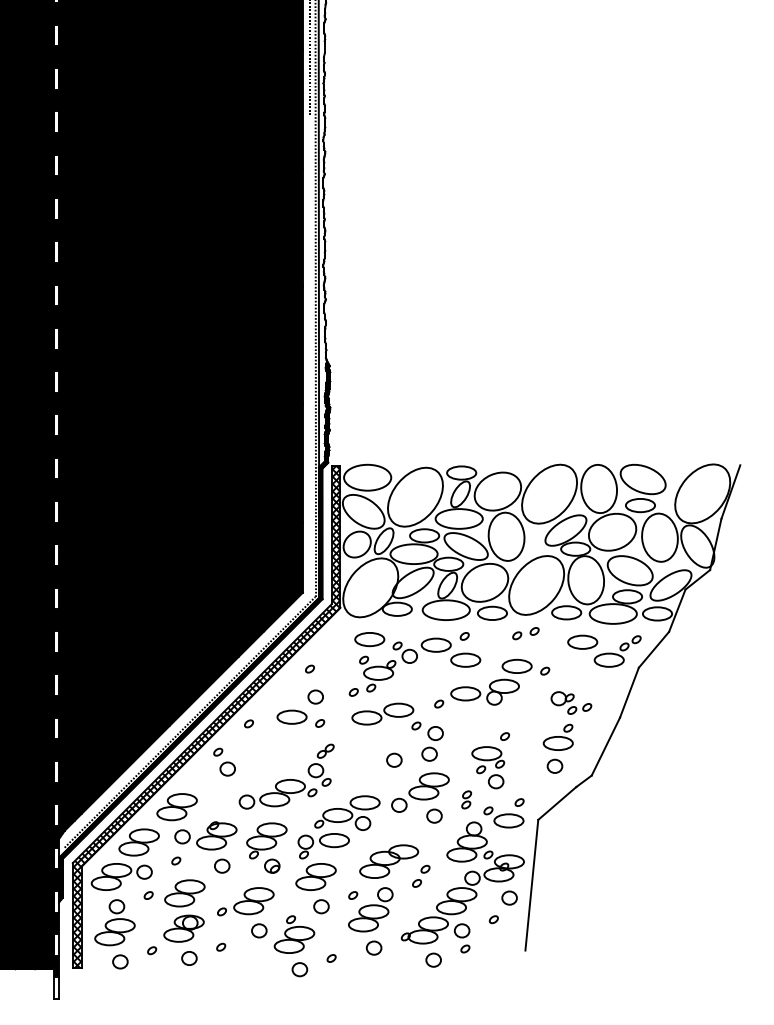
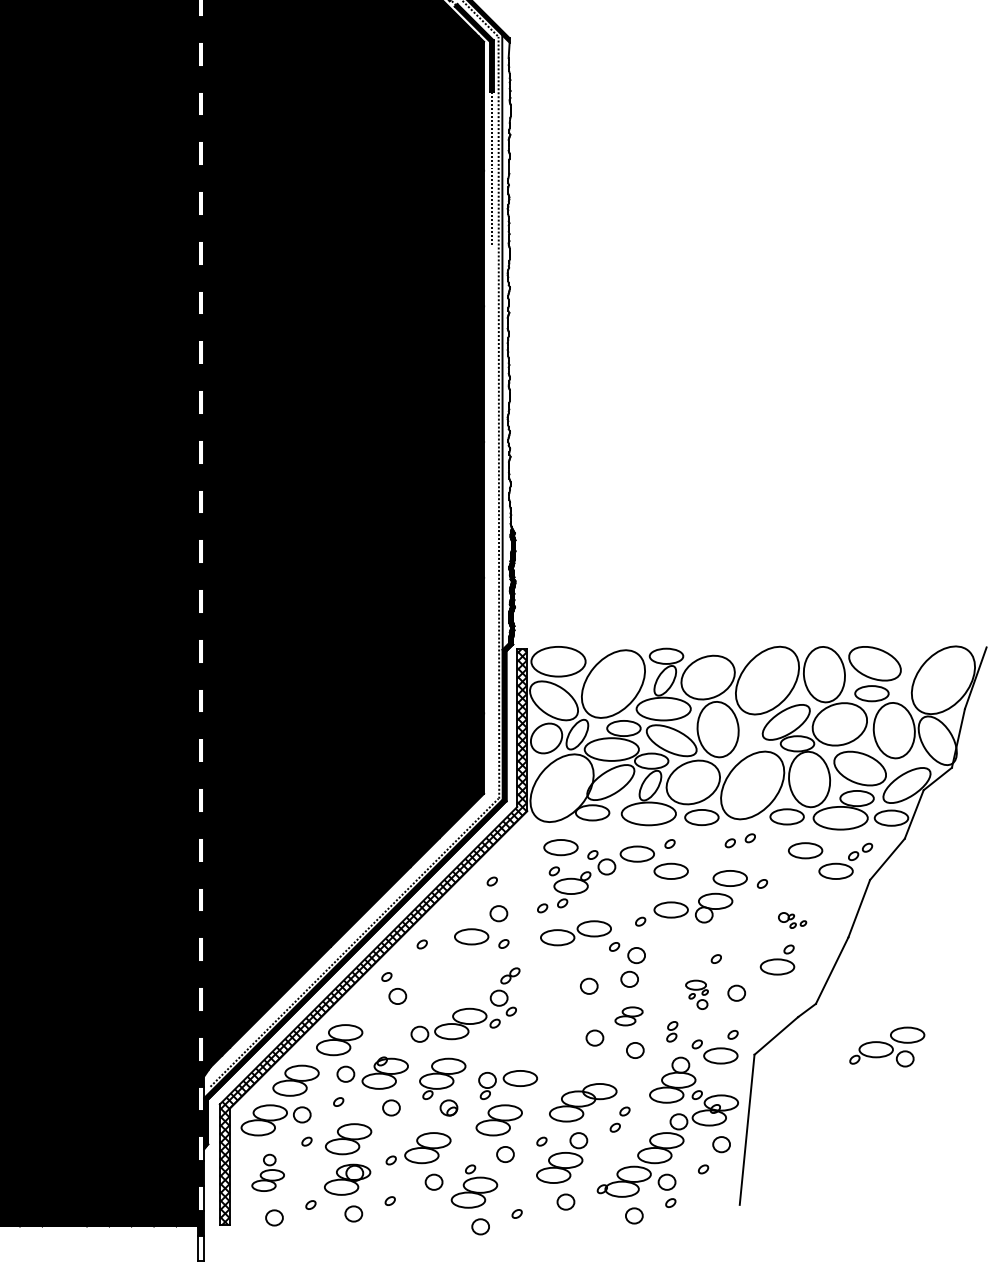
part: (571, 703) -> (792, 920), size x0.6
part: (554, 765) -> (736, 992), moved
part: (487, 767) -> (696, 994), size x0.6
part: (428, 786) -> (628, 1016), size x0.6
part: (347, 812) -> (887, 1046), moved
part: (114, 922) -> (267, 1172), size x0.7

